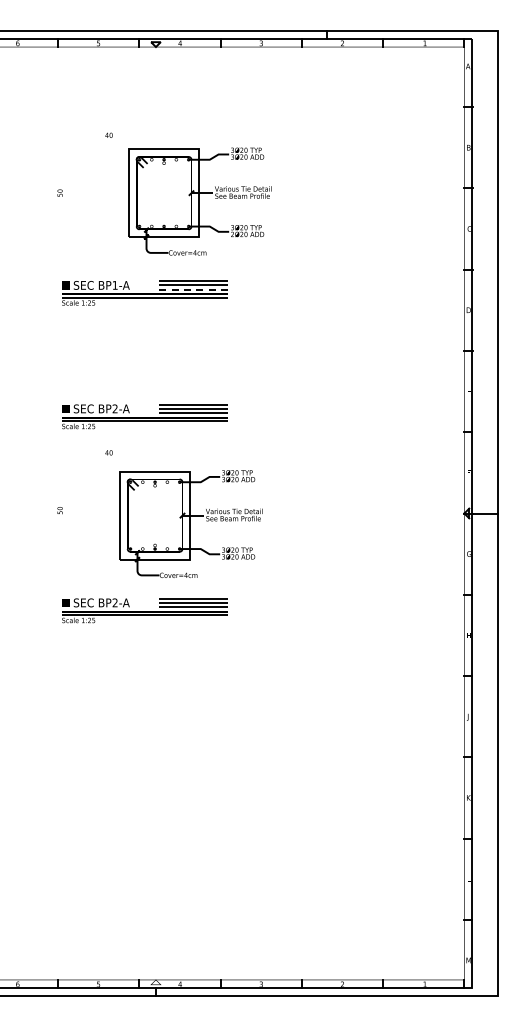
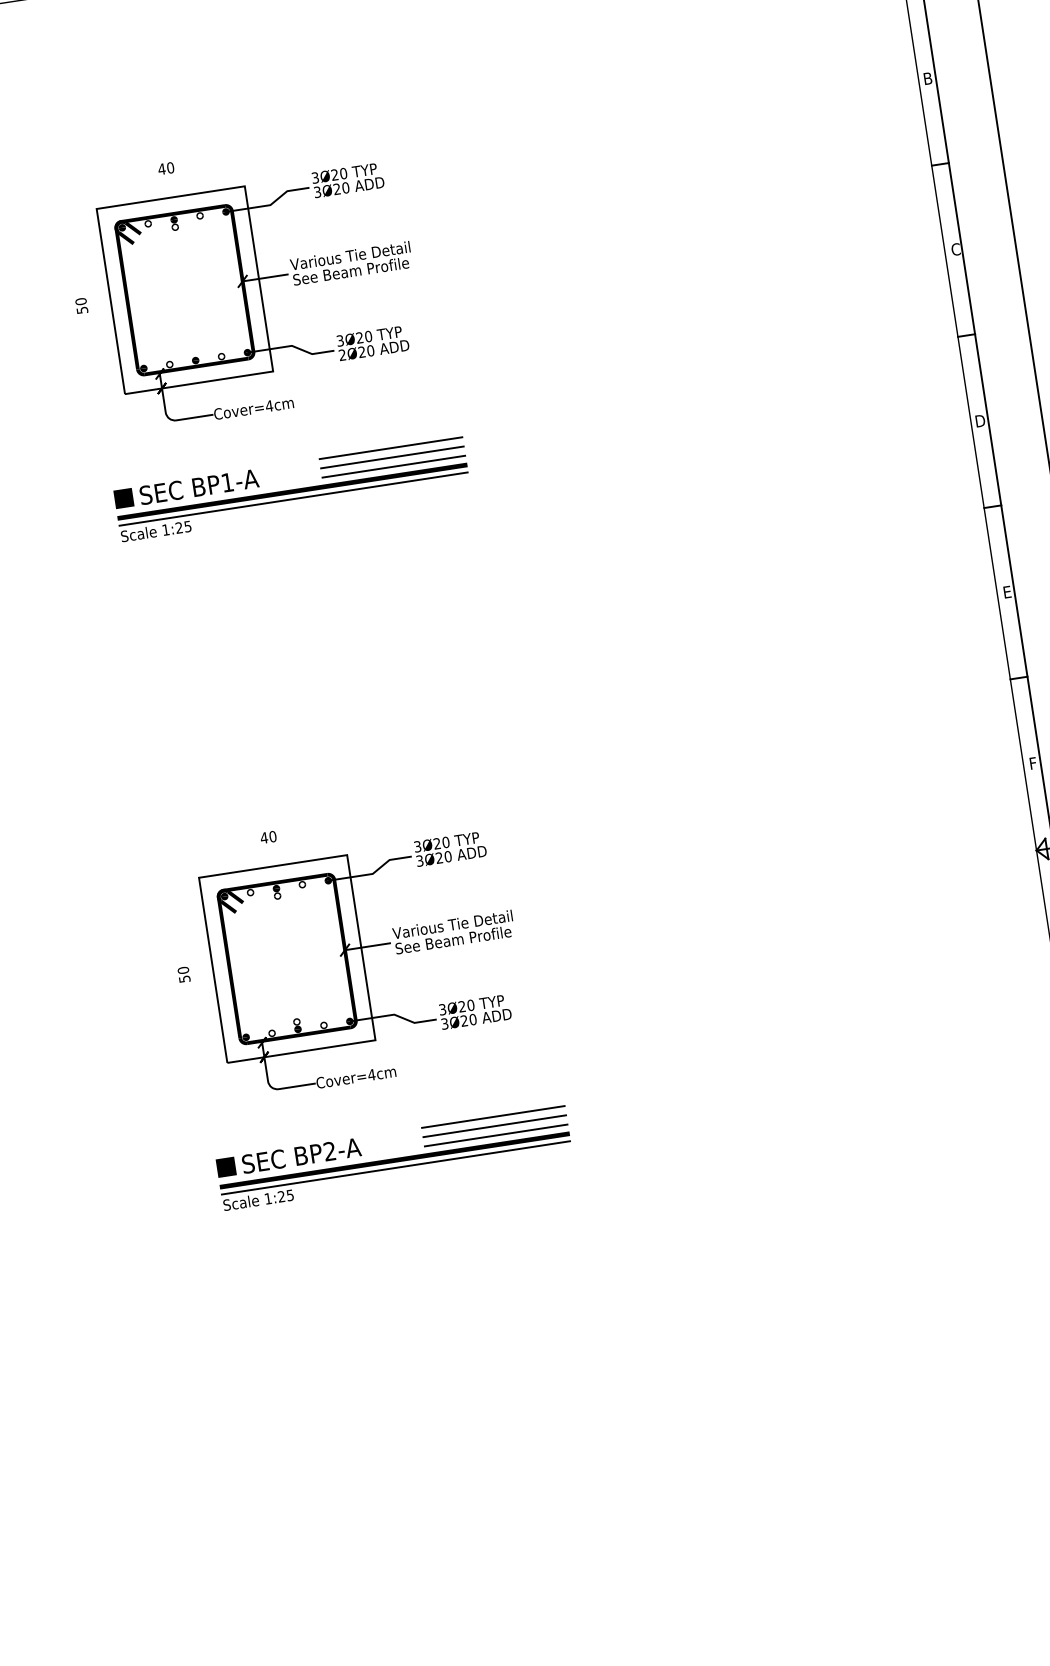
part: (199, 201) -> (262, 296), moved
line: (193, 289) -> (393, 465), dashed -> solid
part: (144, 416) -> (331, 749), removed
part: (190, 523) -> (364, 964), moved

